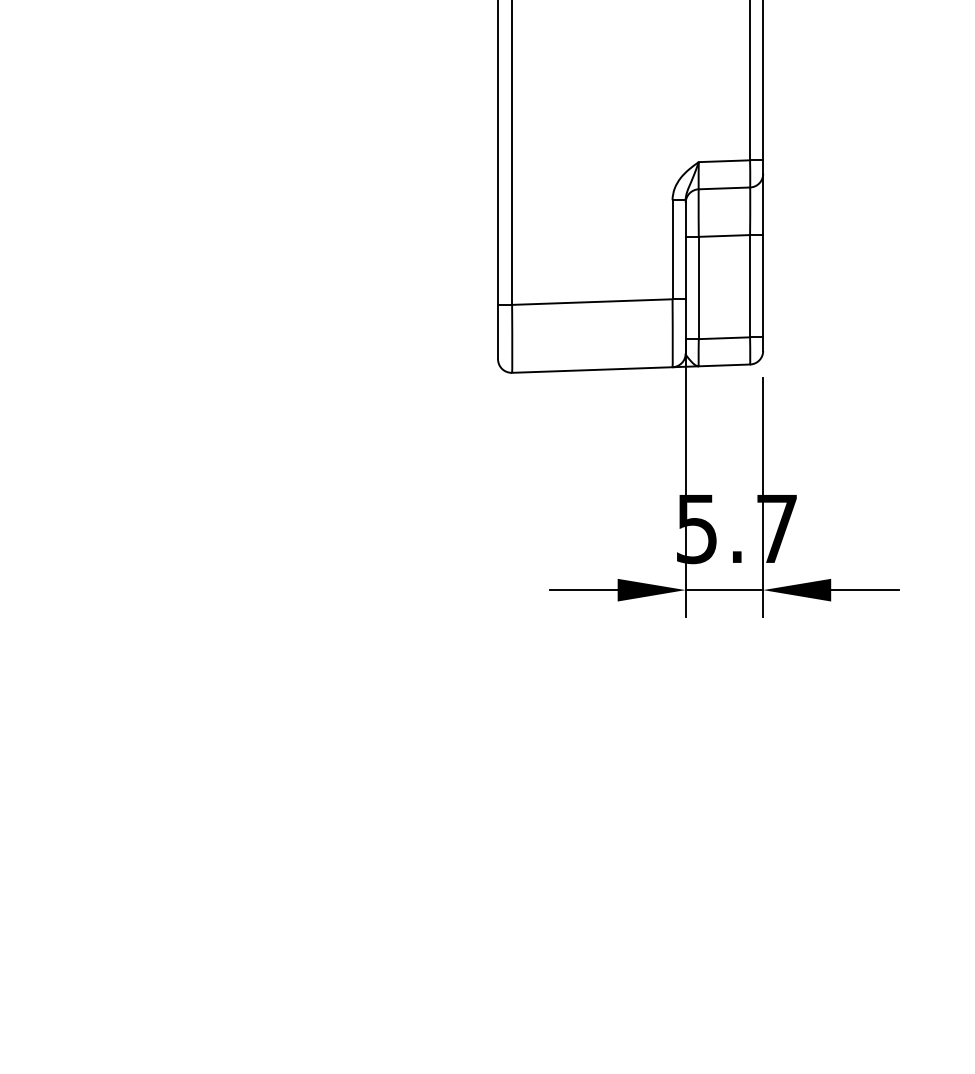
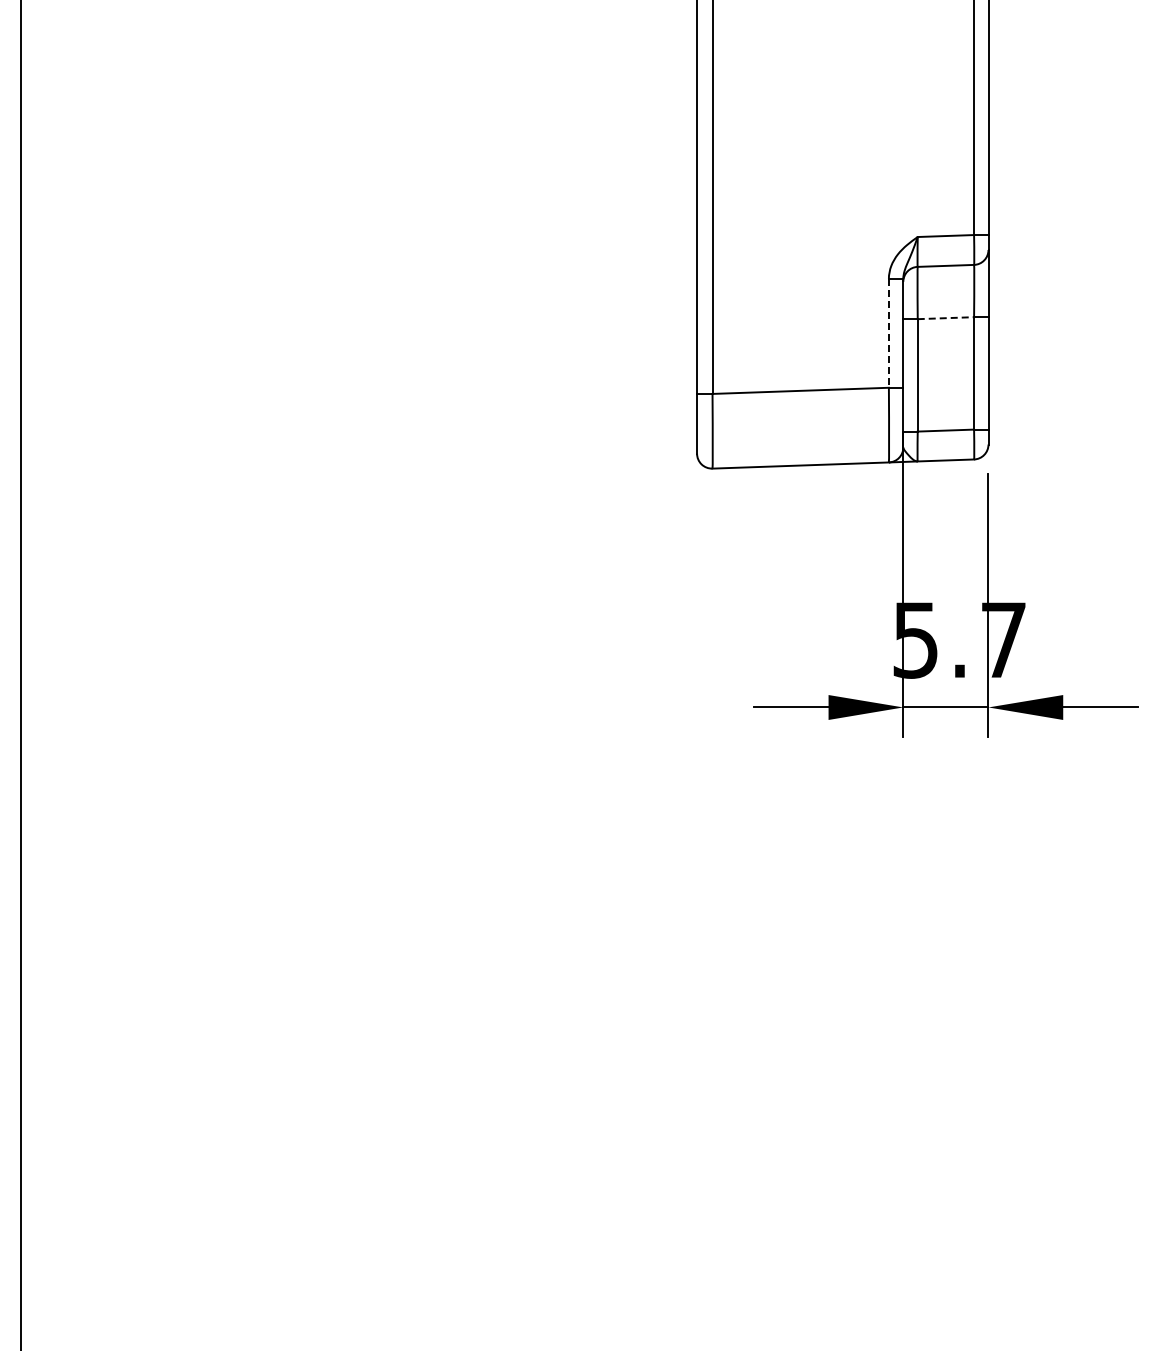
line: (724, 236) -> (946, 318), solid -> dashed
line: (672, 249) -> (888, 333), solid -> dashed

